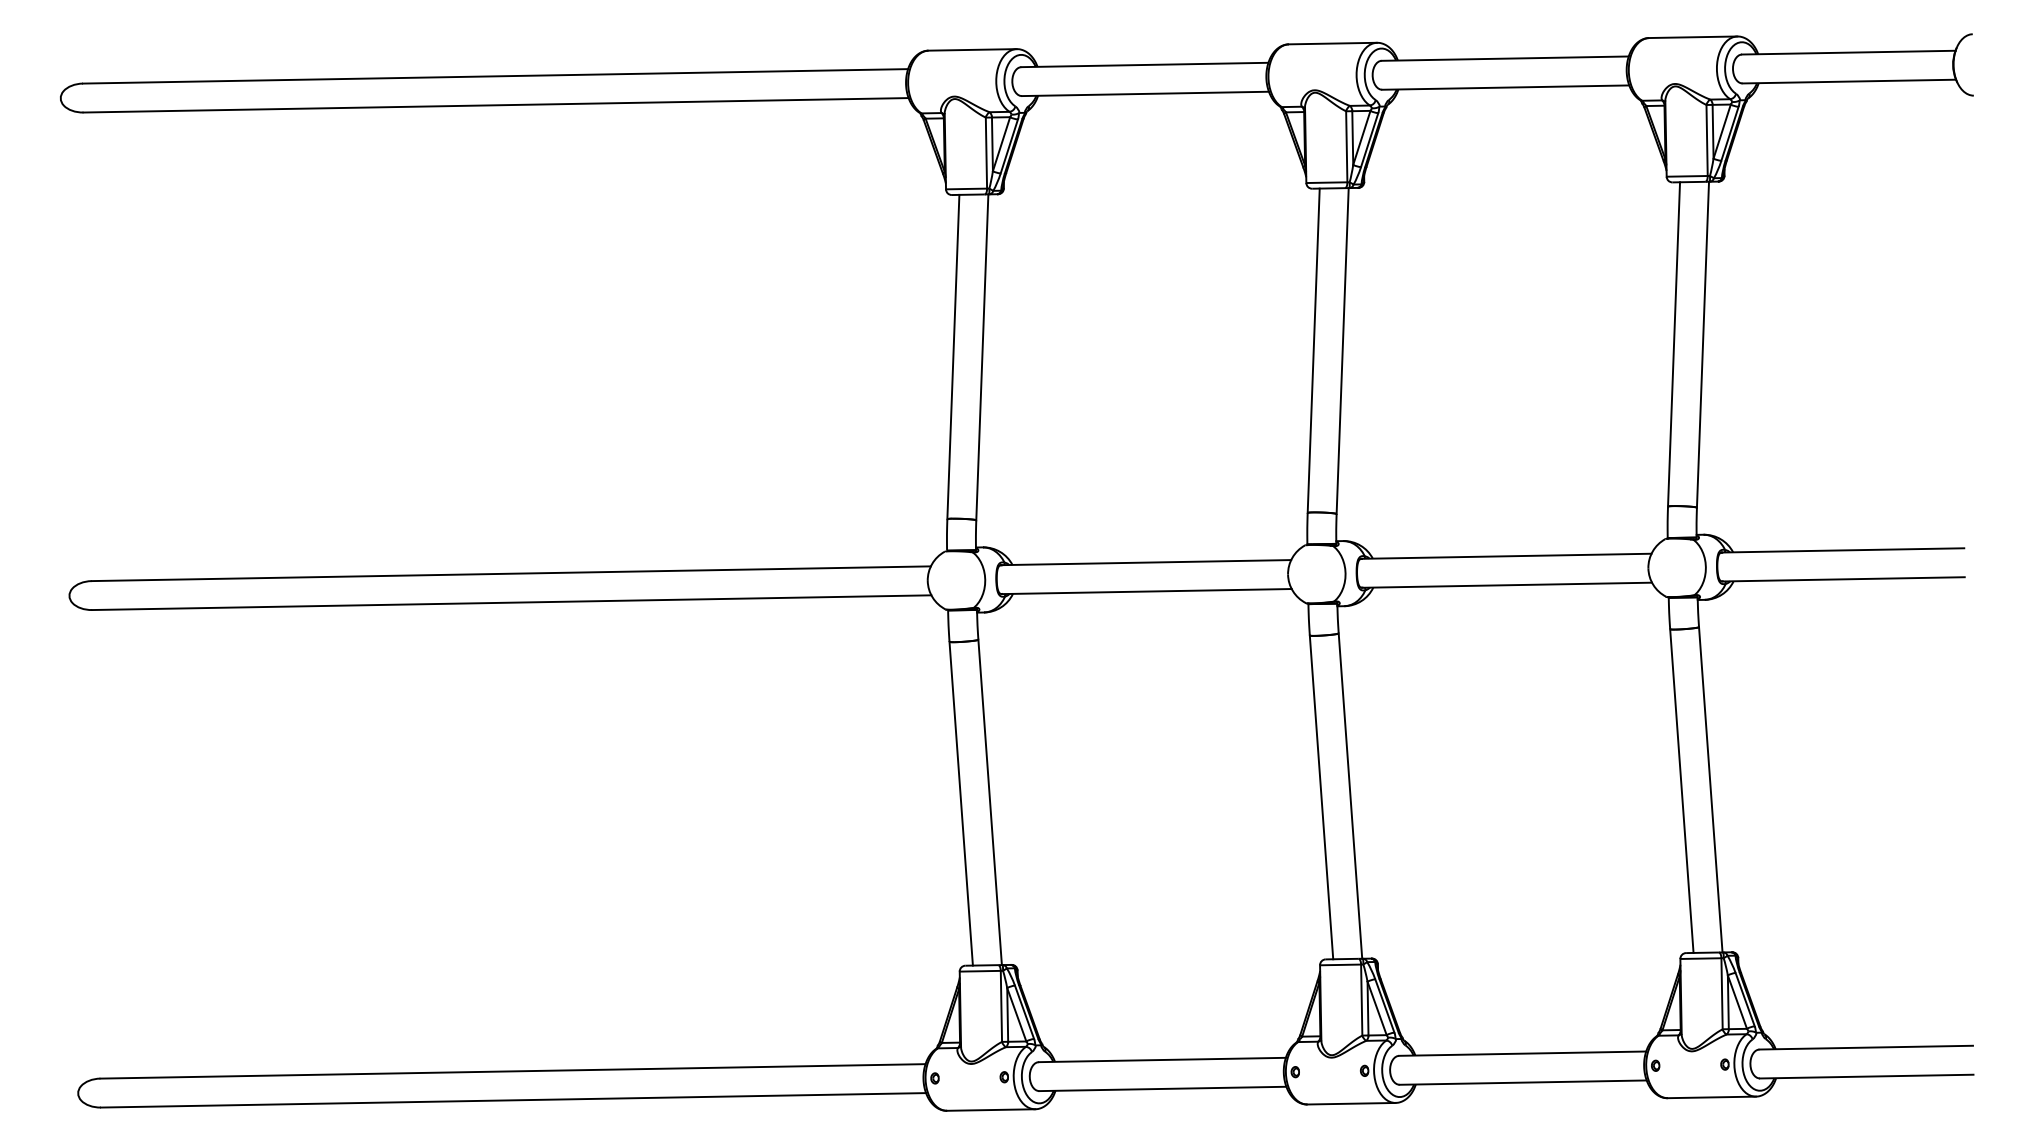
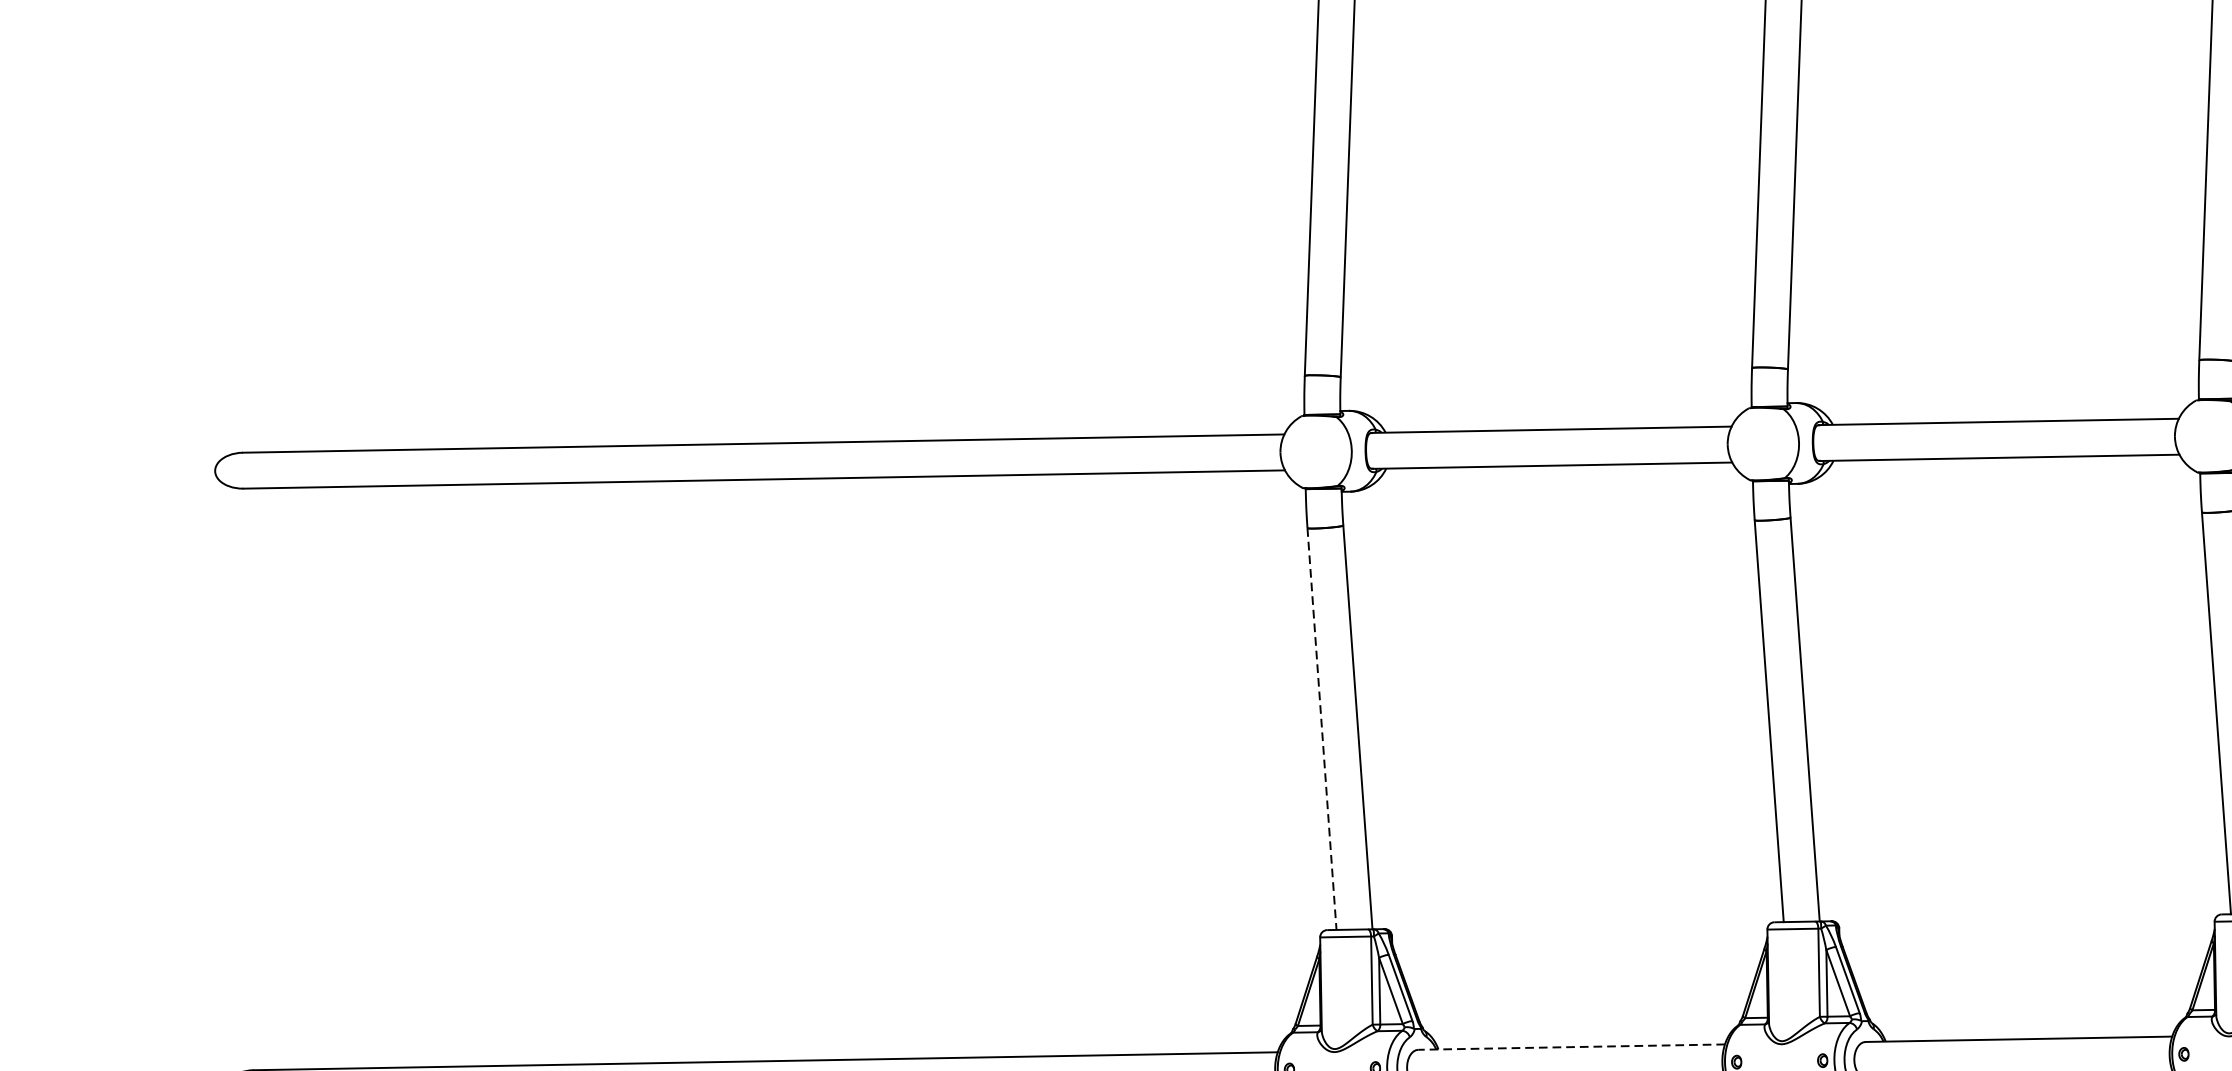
line: (961, 804) -> (1322, 730), solid -> dashed
line: (1162, 1059) -> (1571, 1046), solid -> dashed

